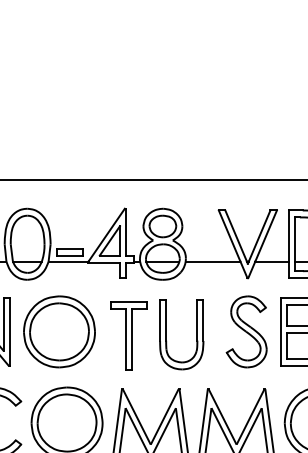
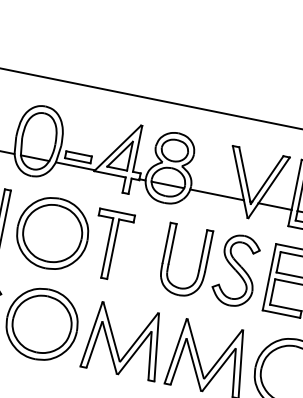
part: (166, 334) -> (170, 257), moved
part: (128, 335) -> (110, 244), moved

